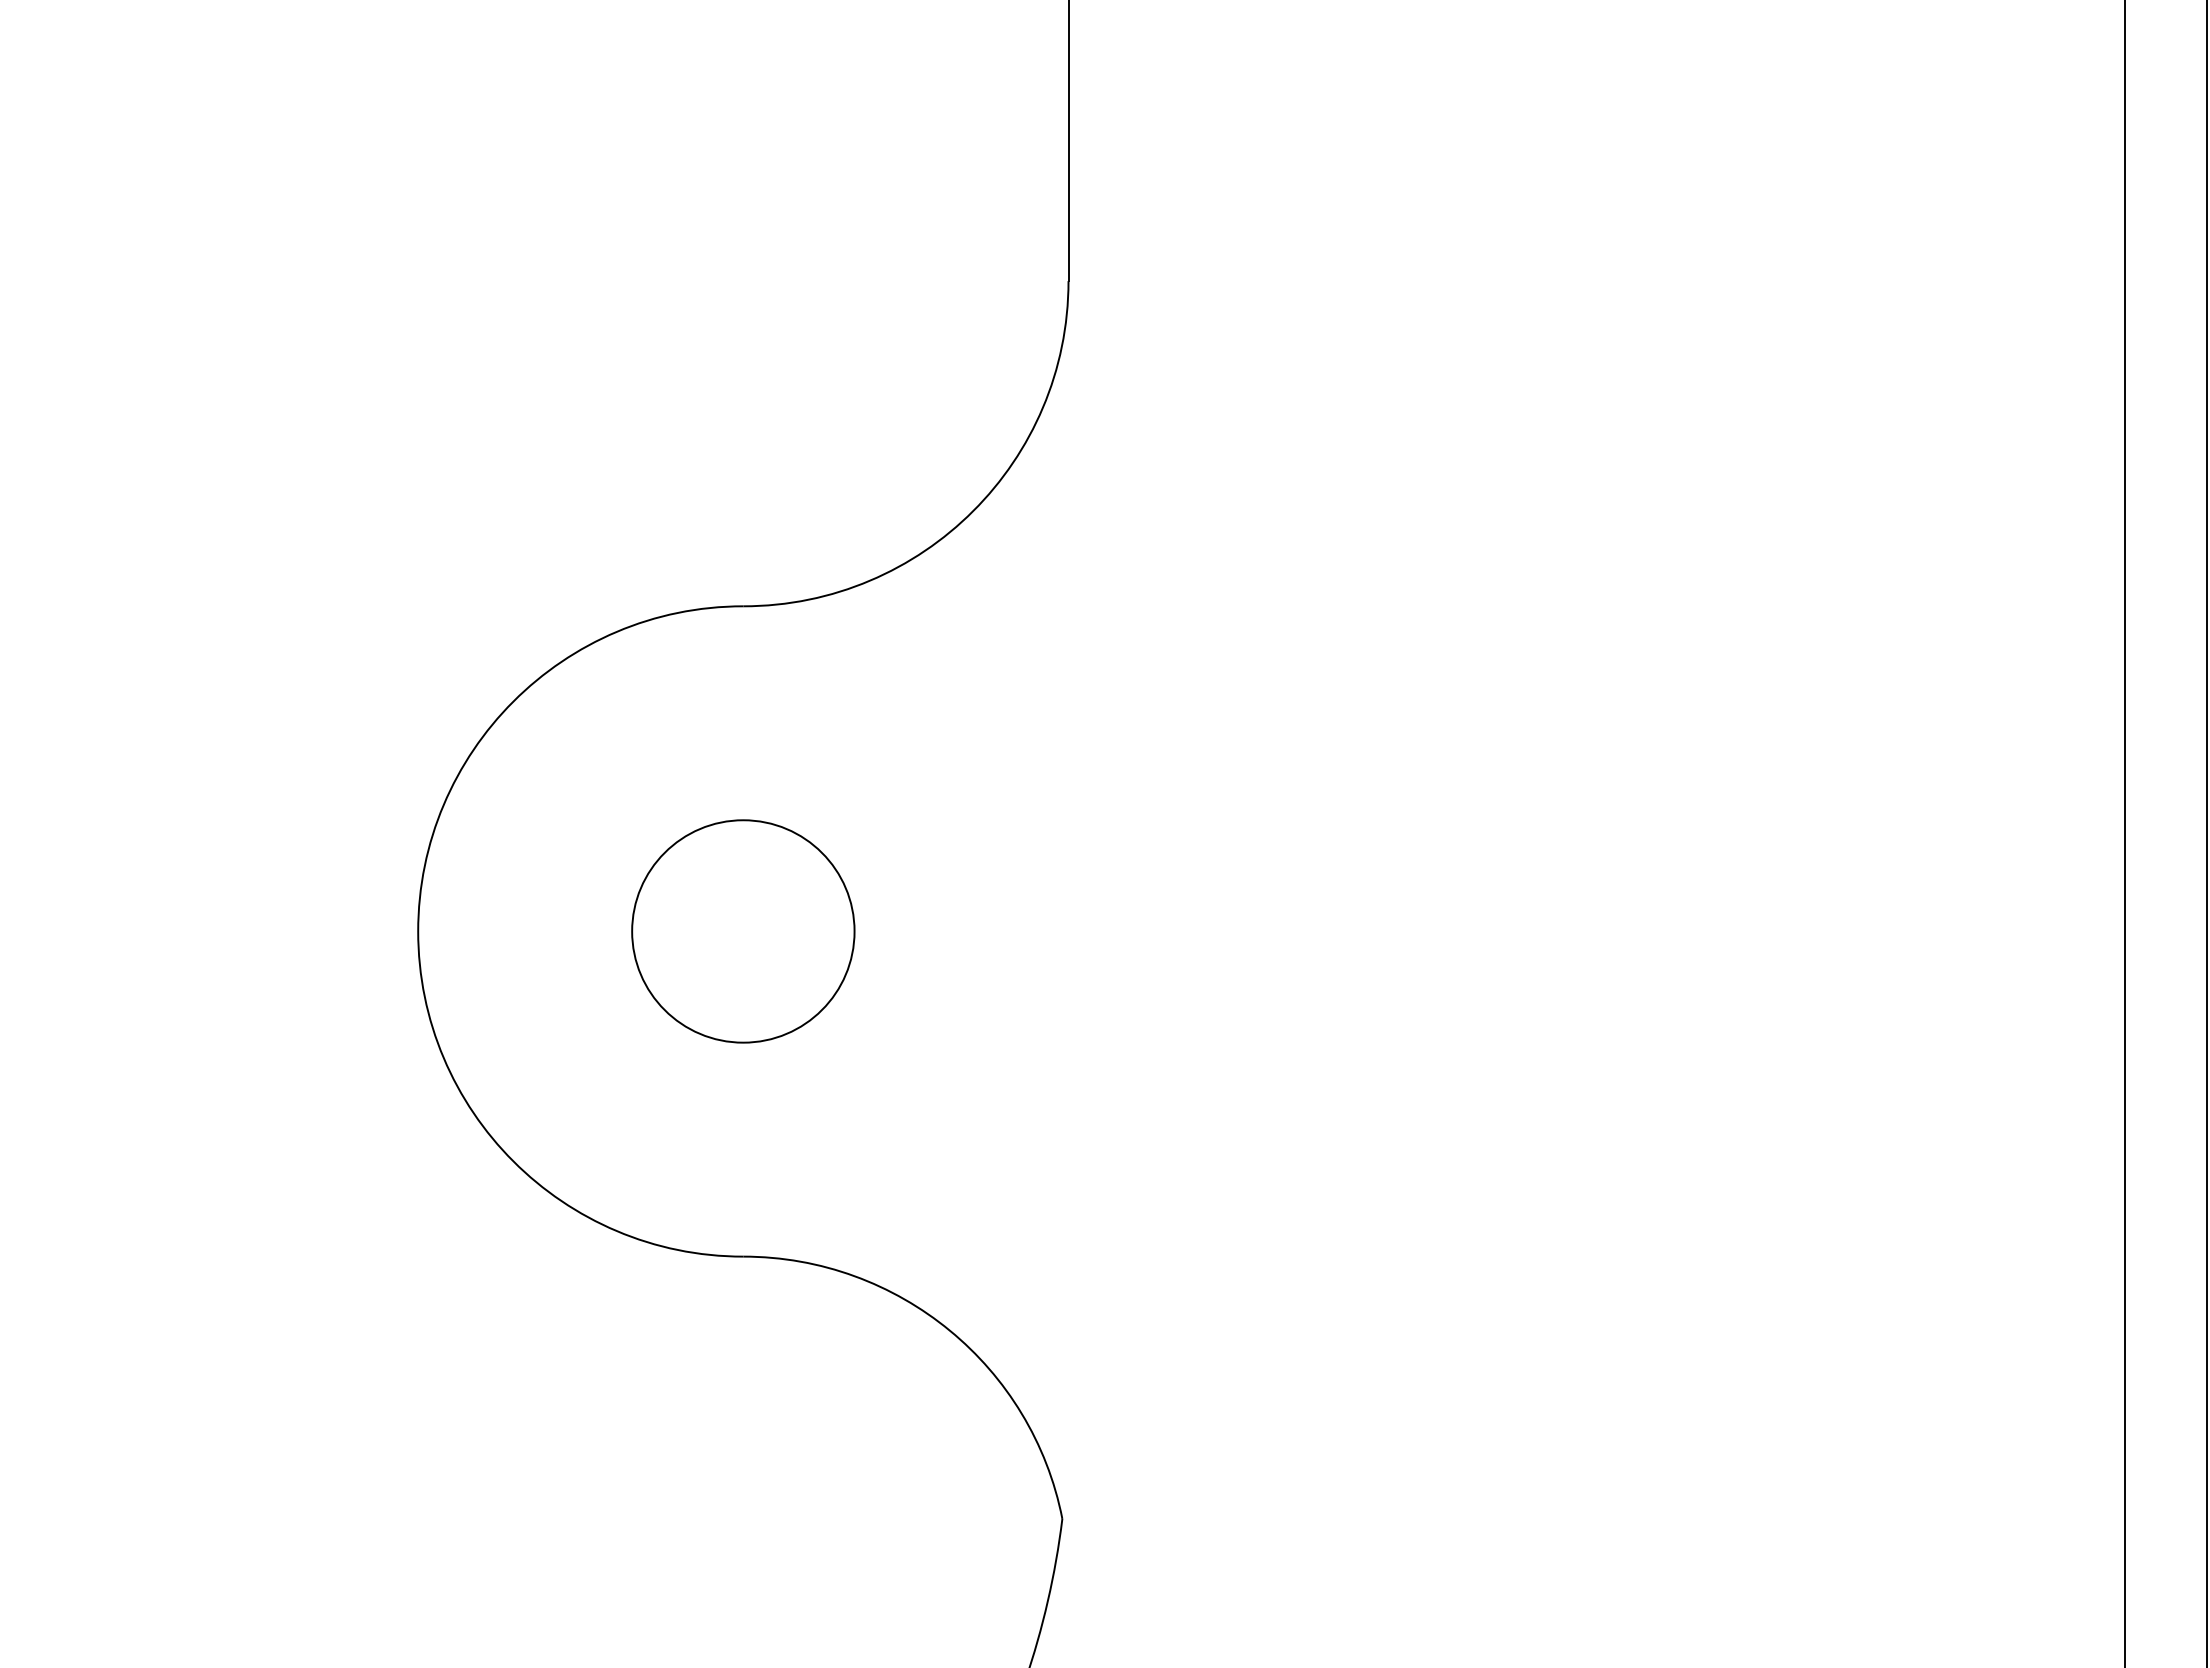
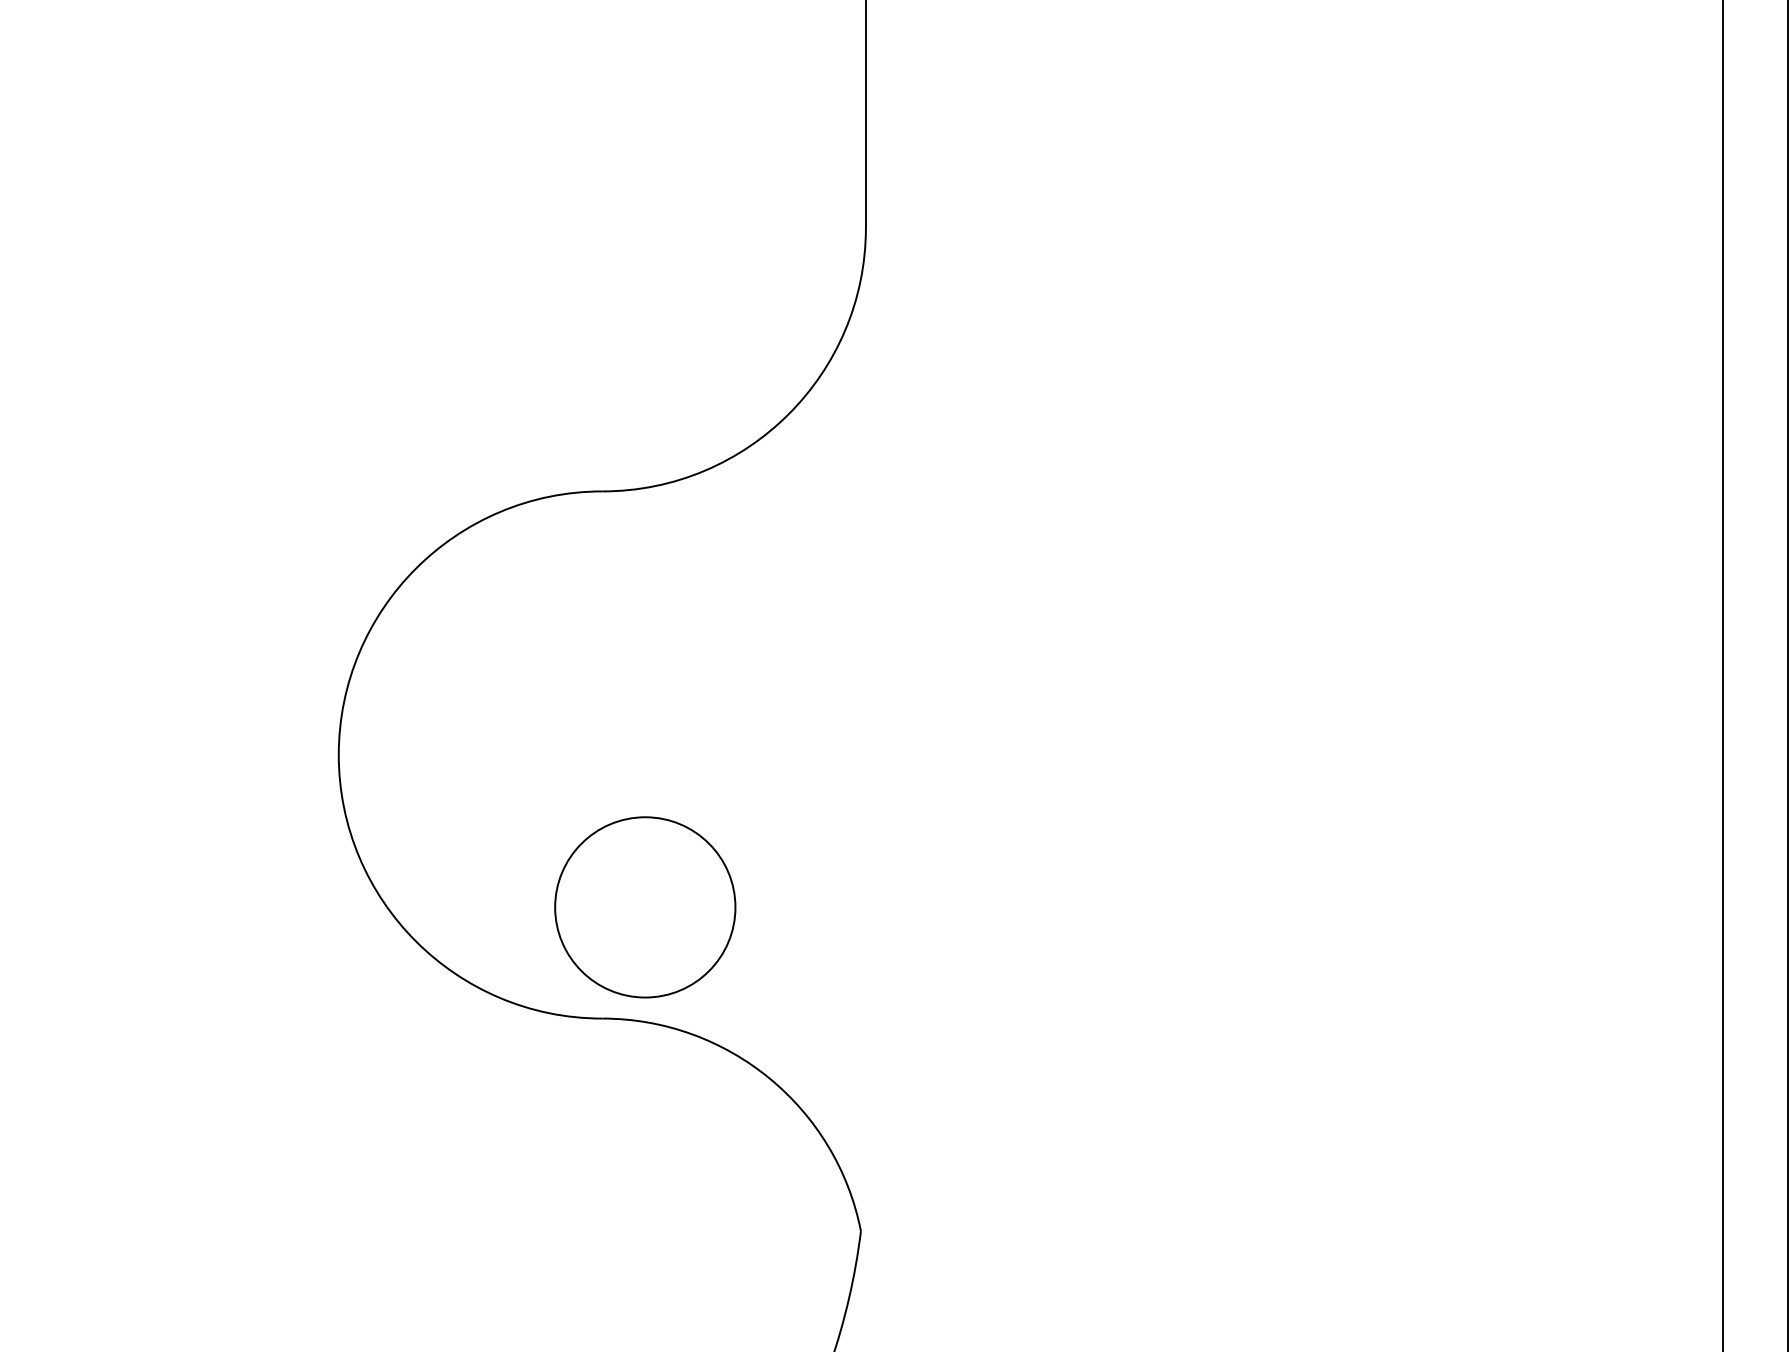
circle: (743, 931) -> (645, 907), moved

